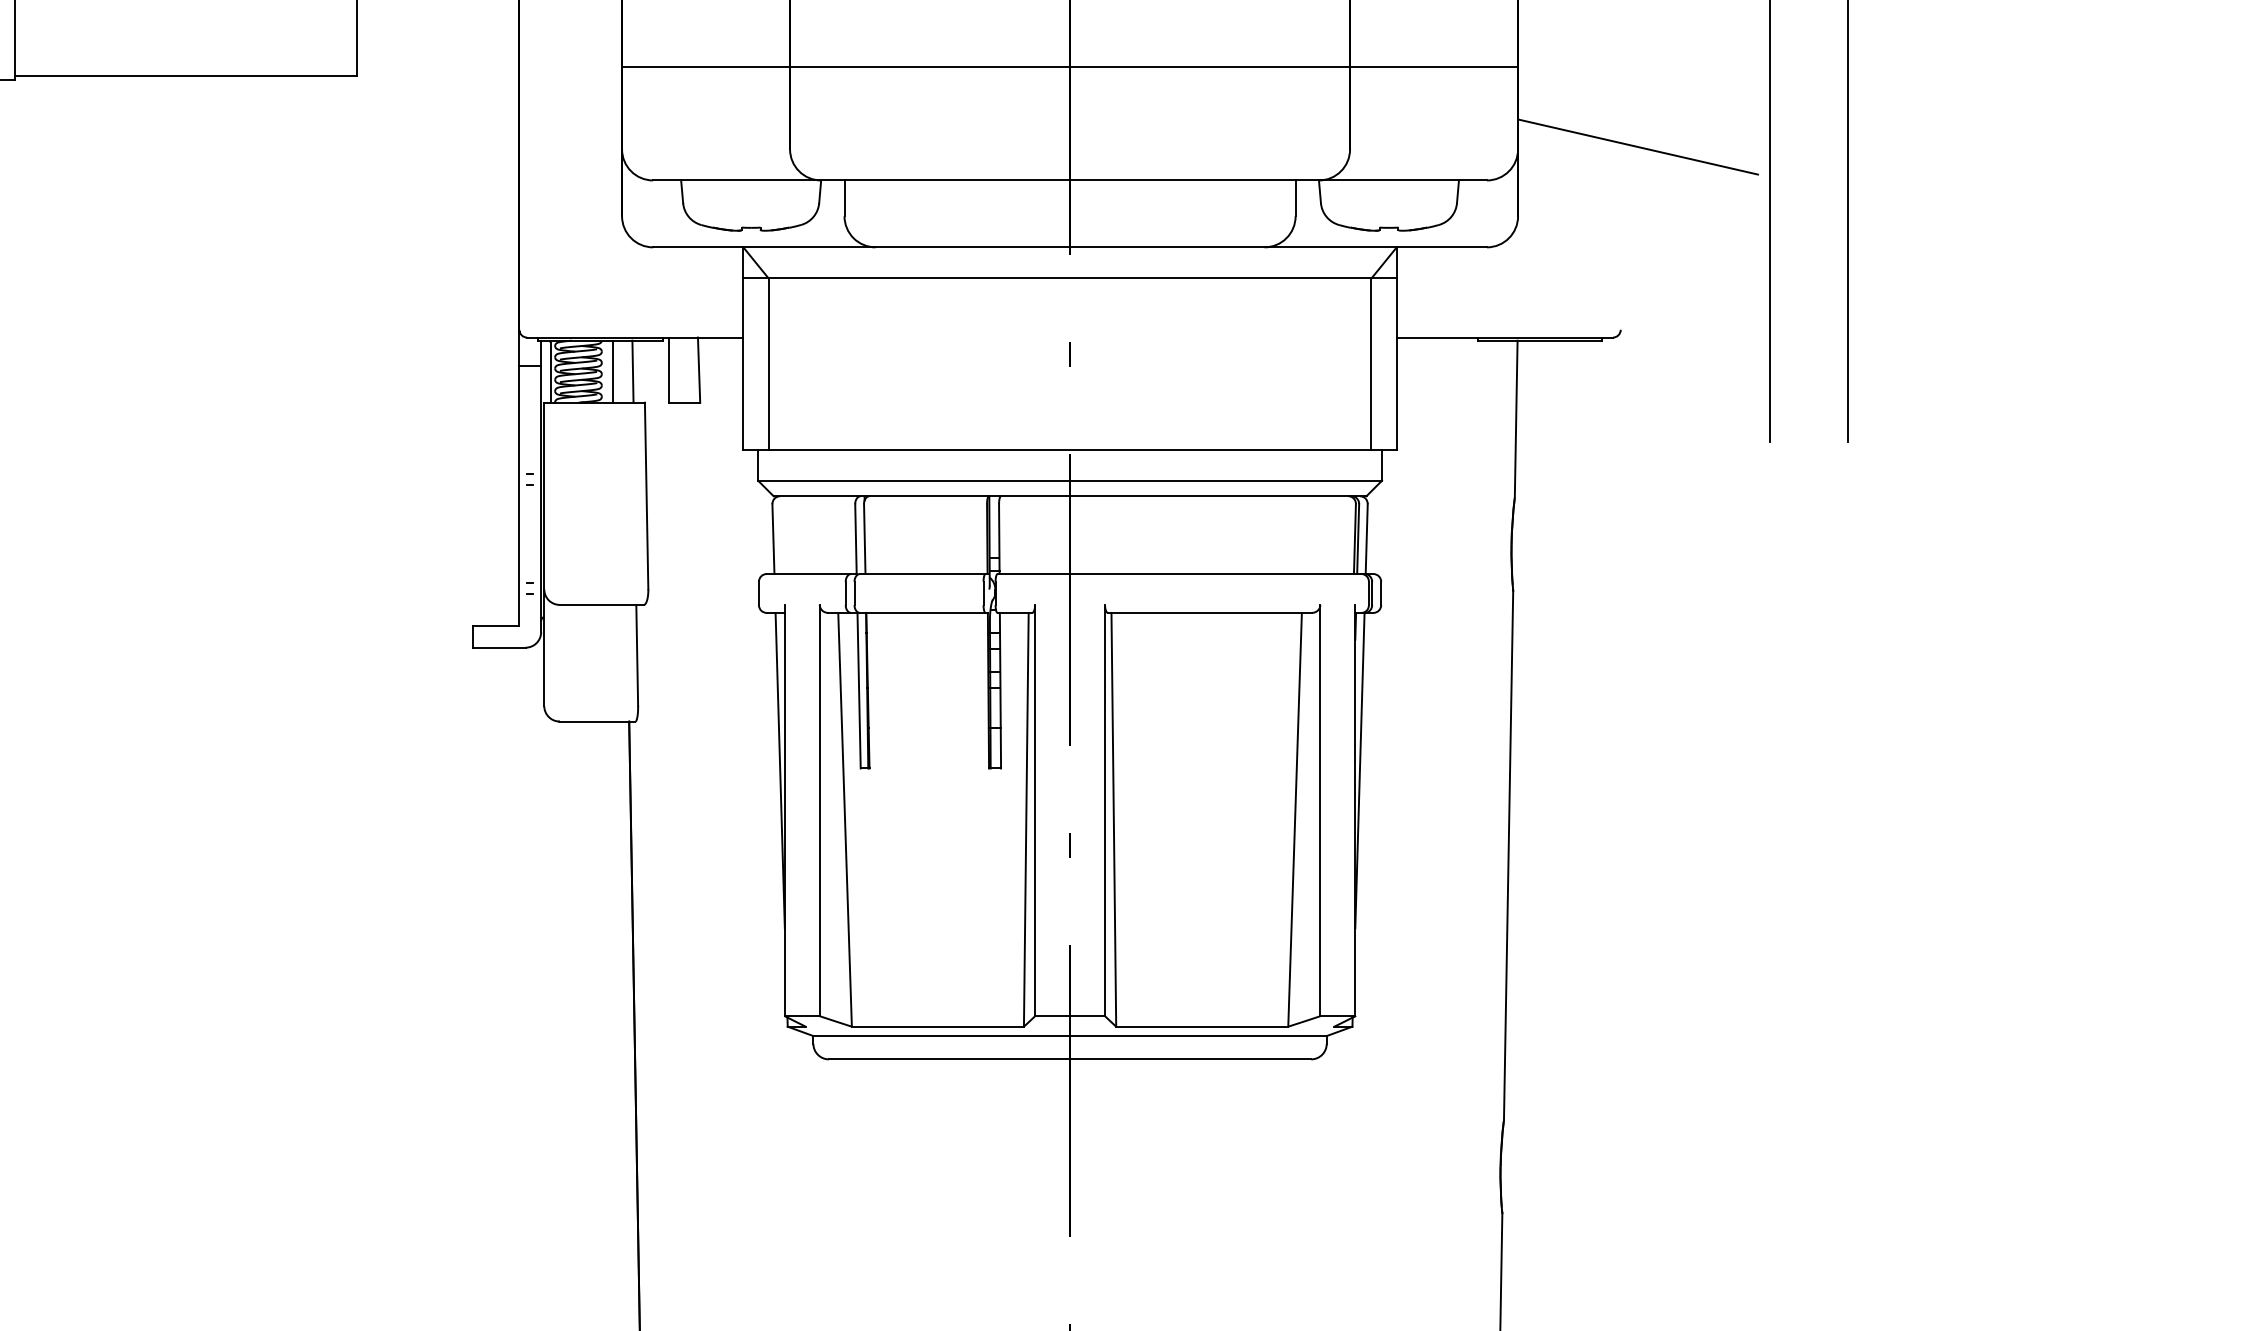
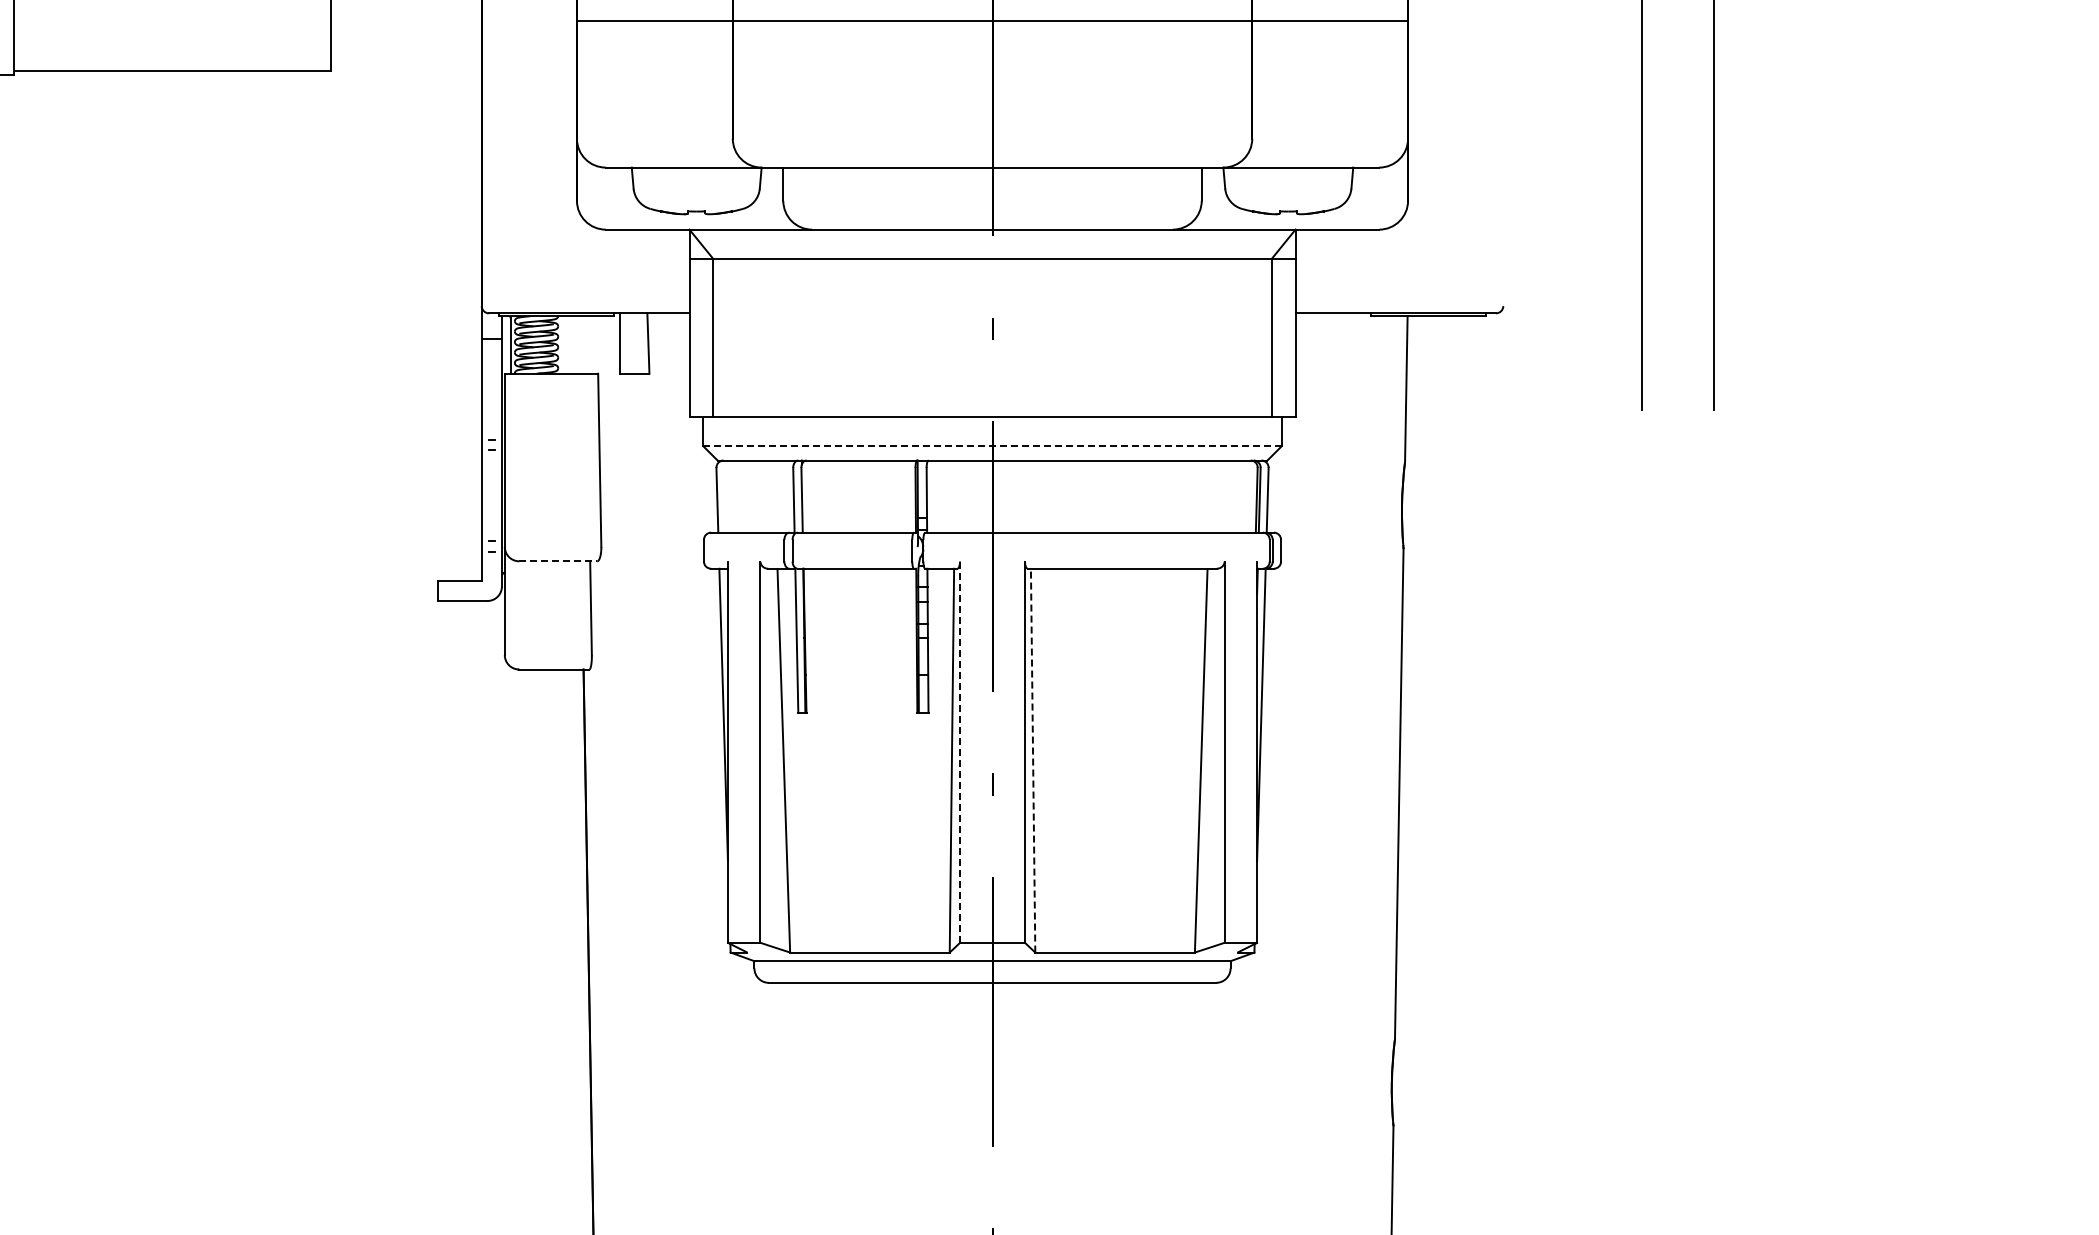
line: (1070, 67) -> (992, 21), moved
line: (1638, 146) -> (1519, 136), removed
line: (612, 371) -> (568, 344), removed
line: (632, 371) -> (586, 344), removed
line: (1070, 481) -> (992, 446), solid -> dashed
line: (602, 605) -> (558, 561), solid -> dashed
line: (1035, 811) -> (960, 752), solid -> dashed
line: (1114, 819) -> (1033, 760), solid -> dashed

